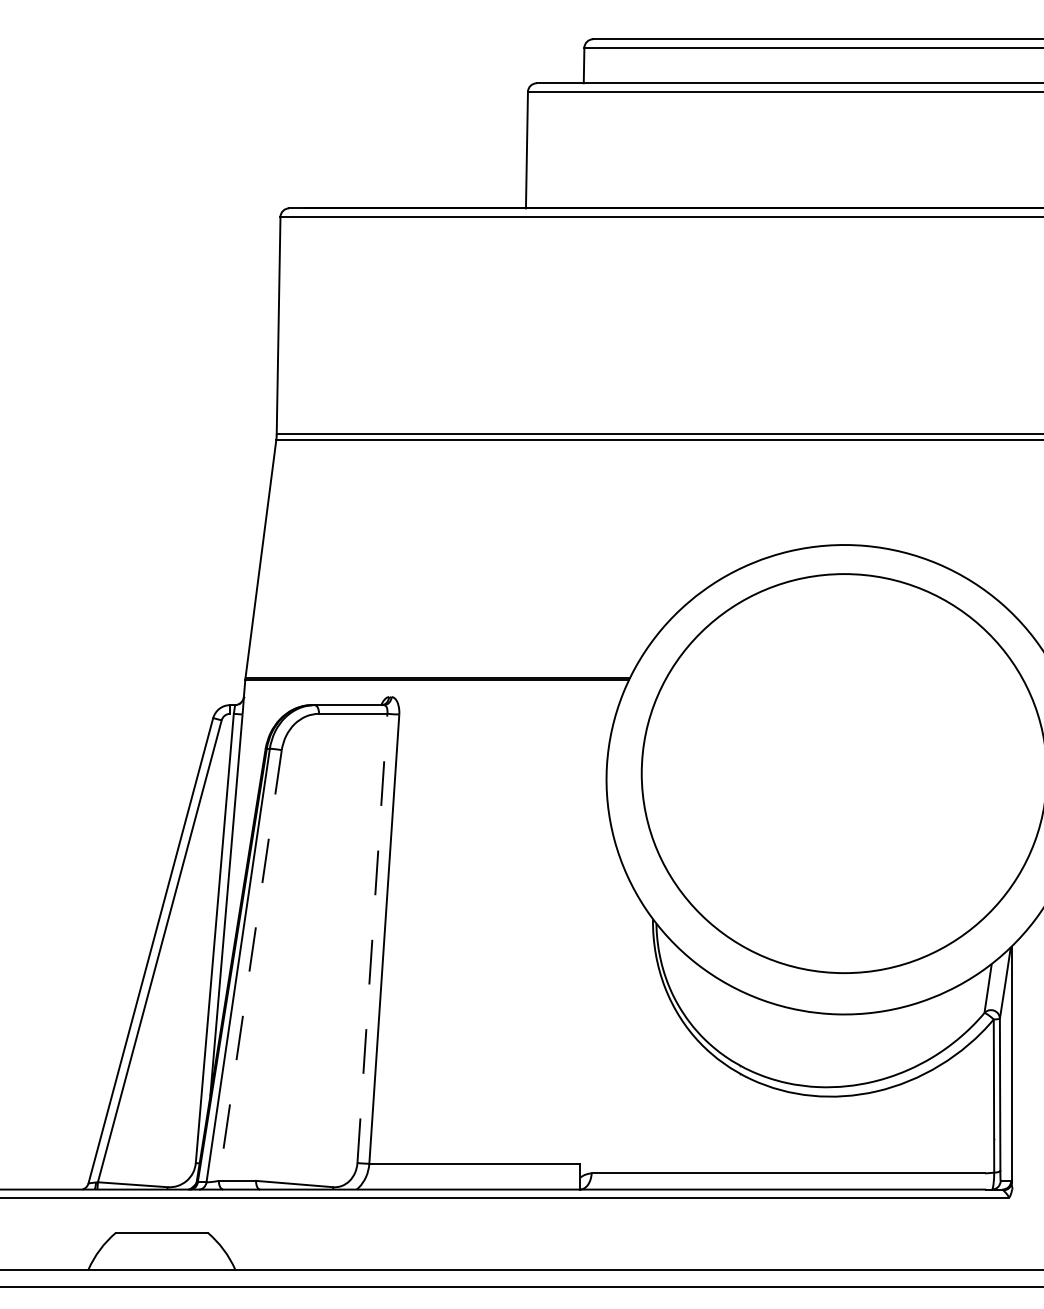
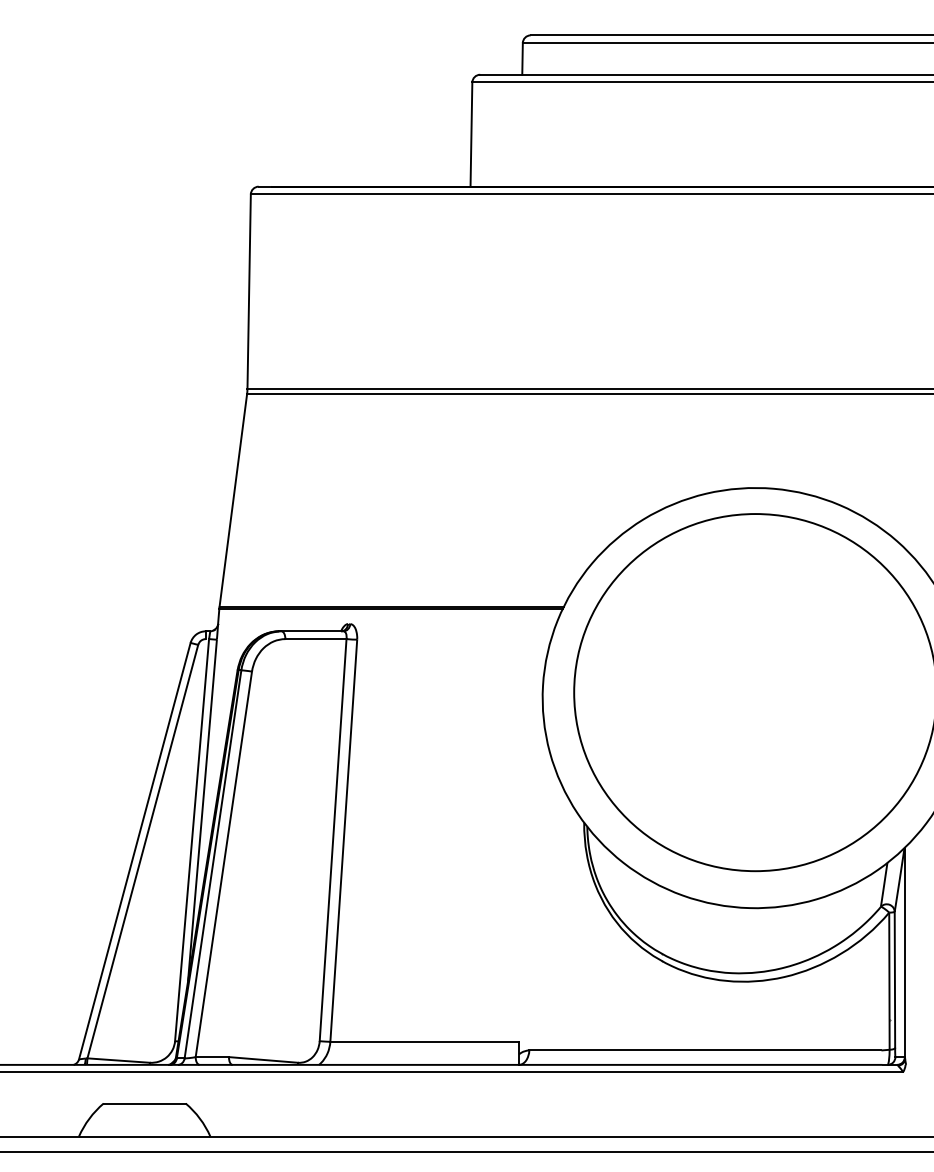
line: (372, 937) -> (333, 839), dashed -> solid
line: (250, 965) -> (224, 864), dashed -> solid

